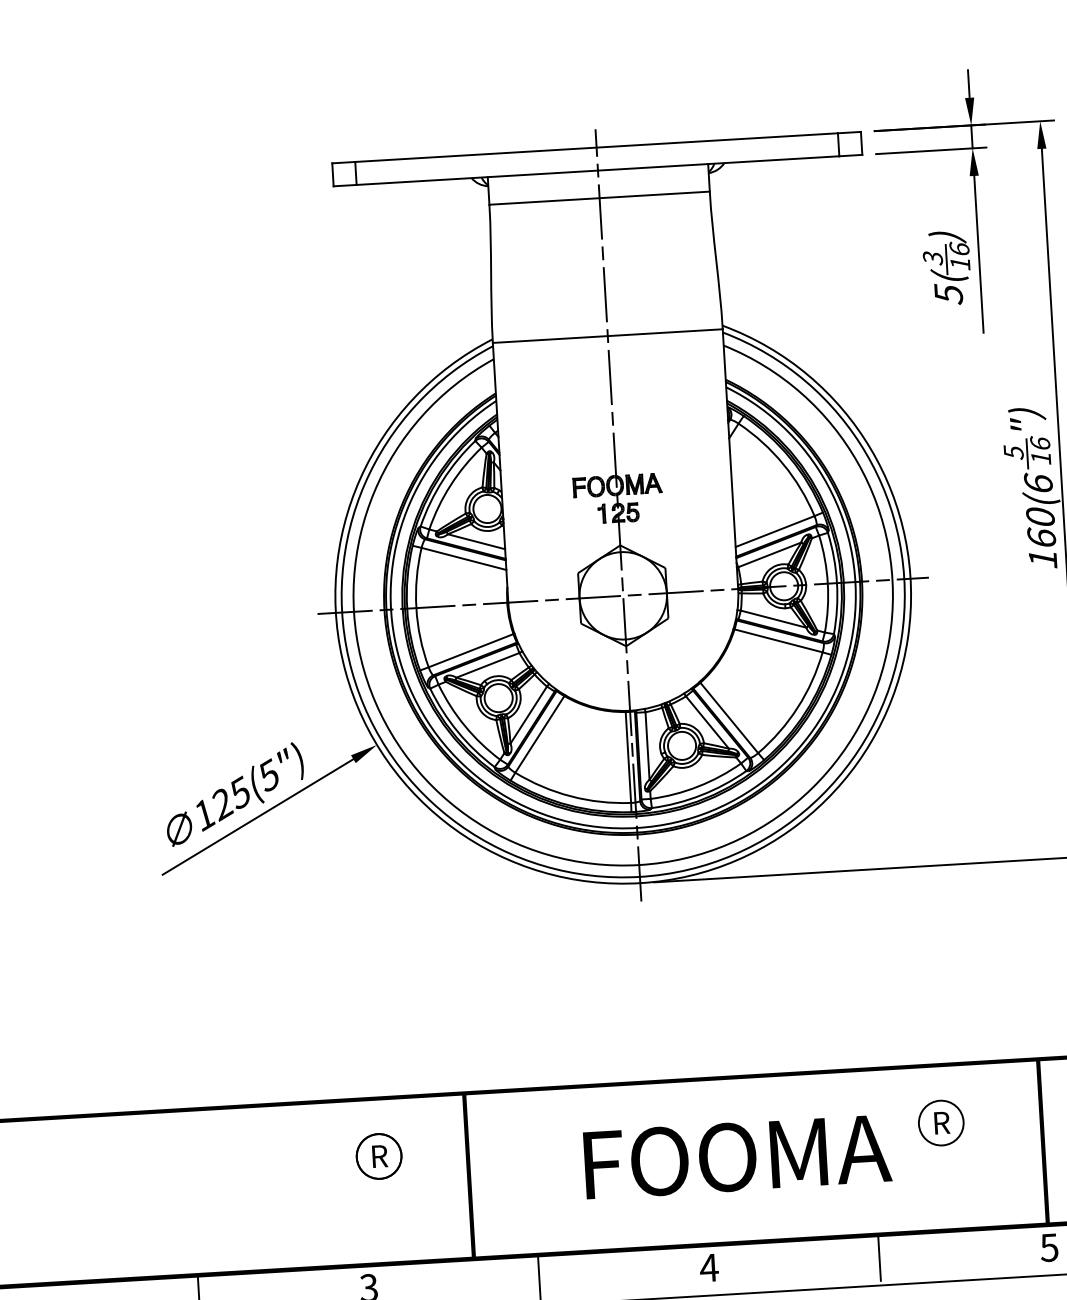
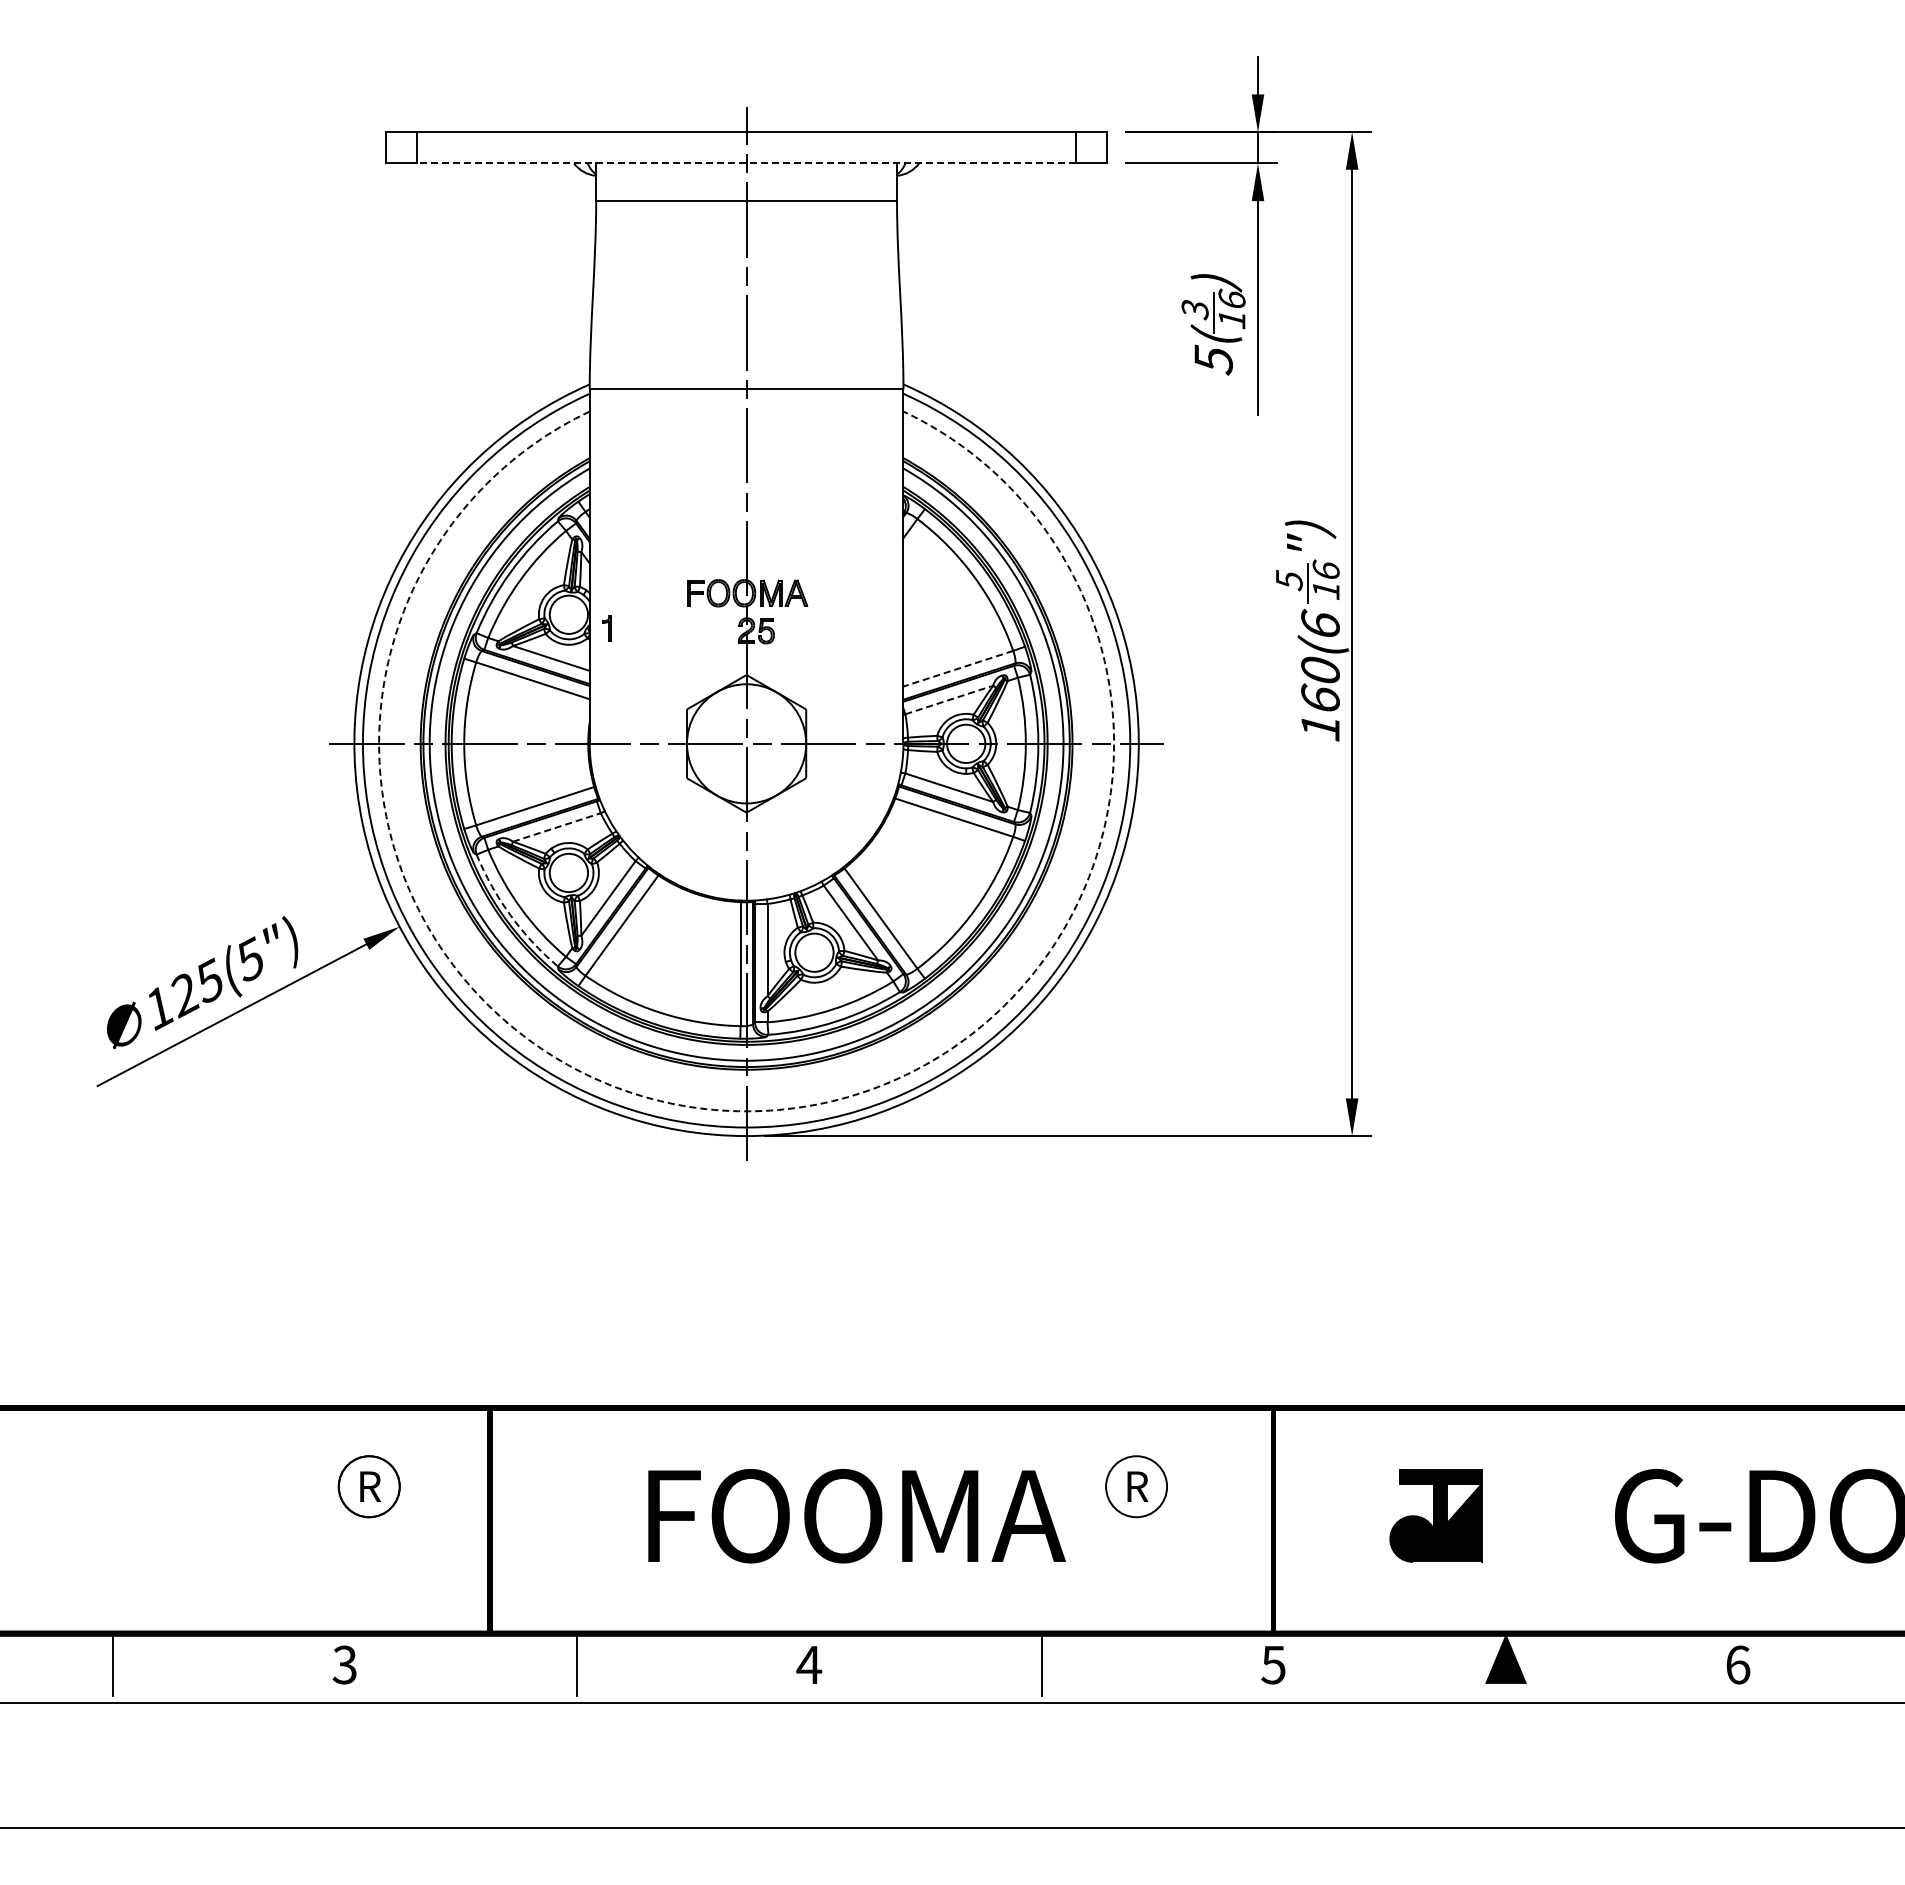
line: (597, 170) -> (746, 163), solid -> dashed
part: (601, 513) -> (606, 628), moved
line: (775, 531) -> (958, 668), solid -> dashed
line: (769, 554) -> (949, 699), solid -> dashed
line: (488, 665) -> (557, 827), solid -> dashed
arc: (457, 731) -> (510, 915), solid -> dashed
arc: (639, 865) -> (746, 1111), solid -> dashed

